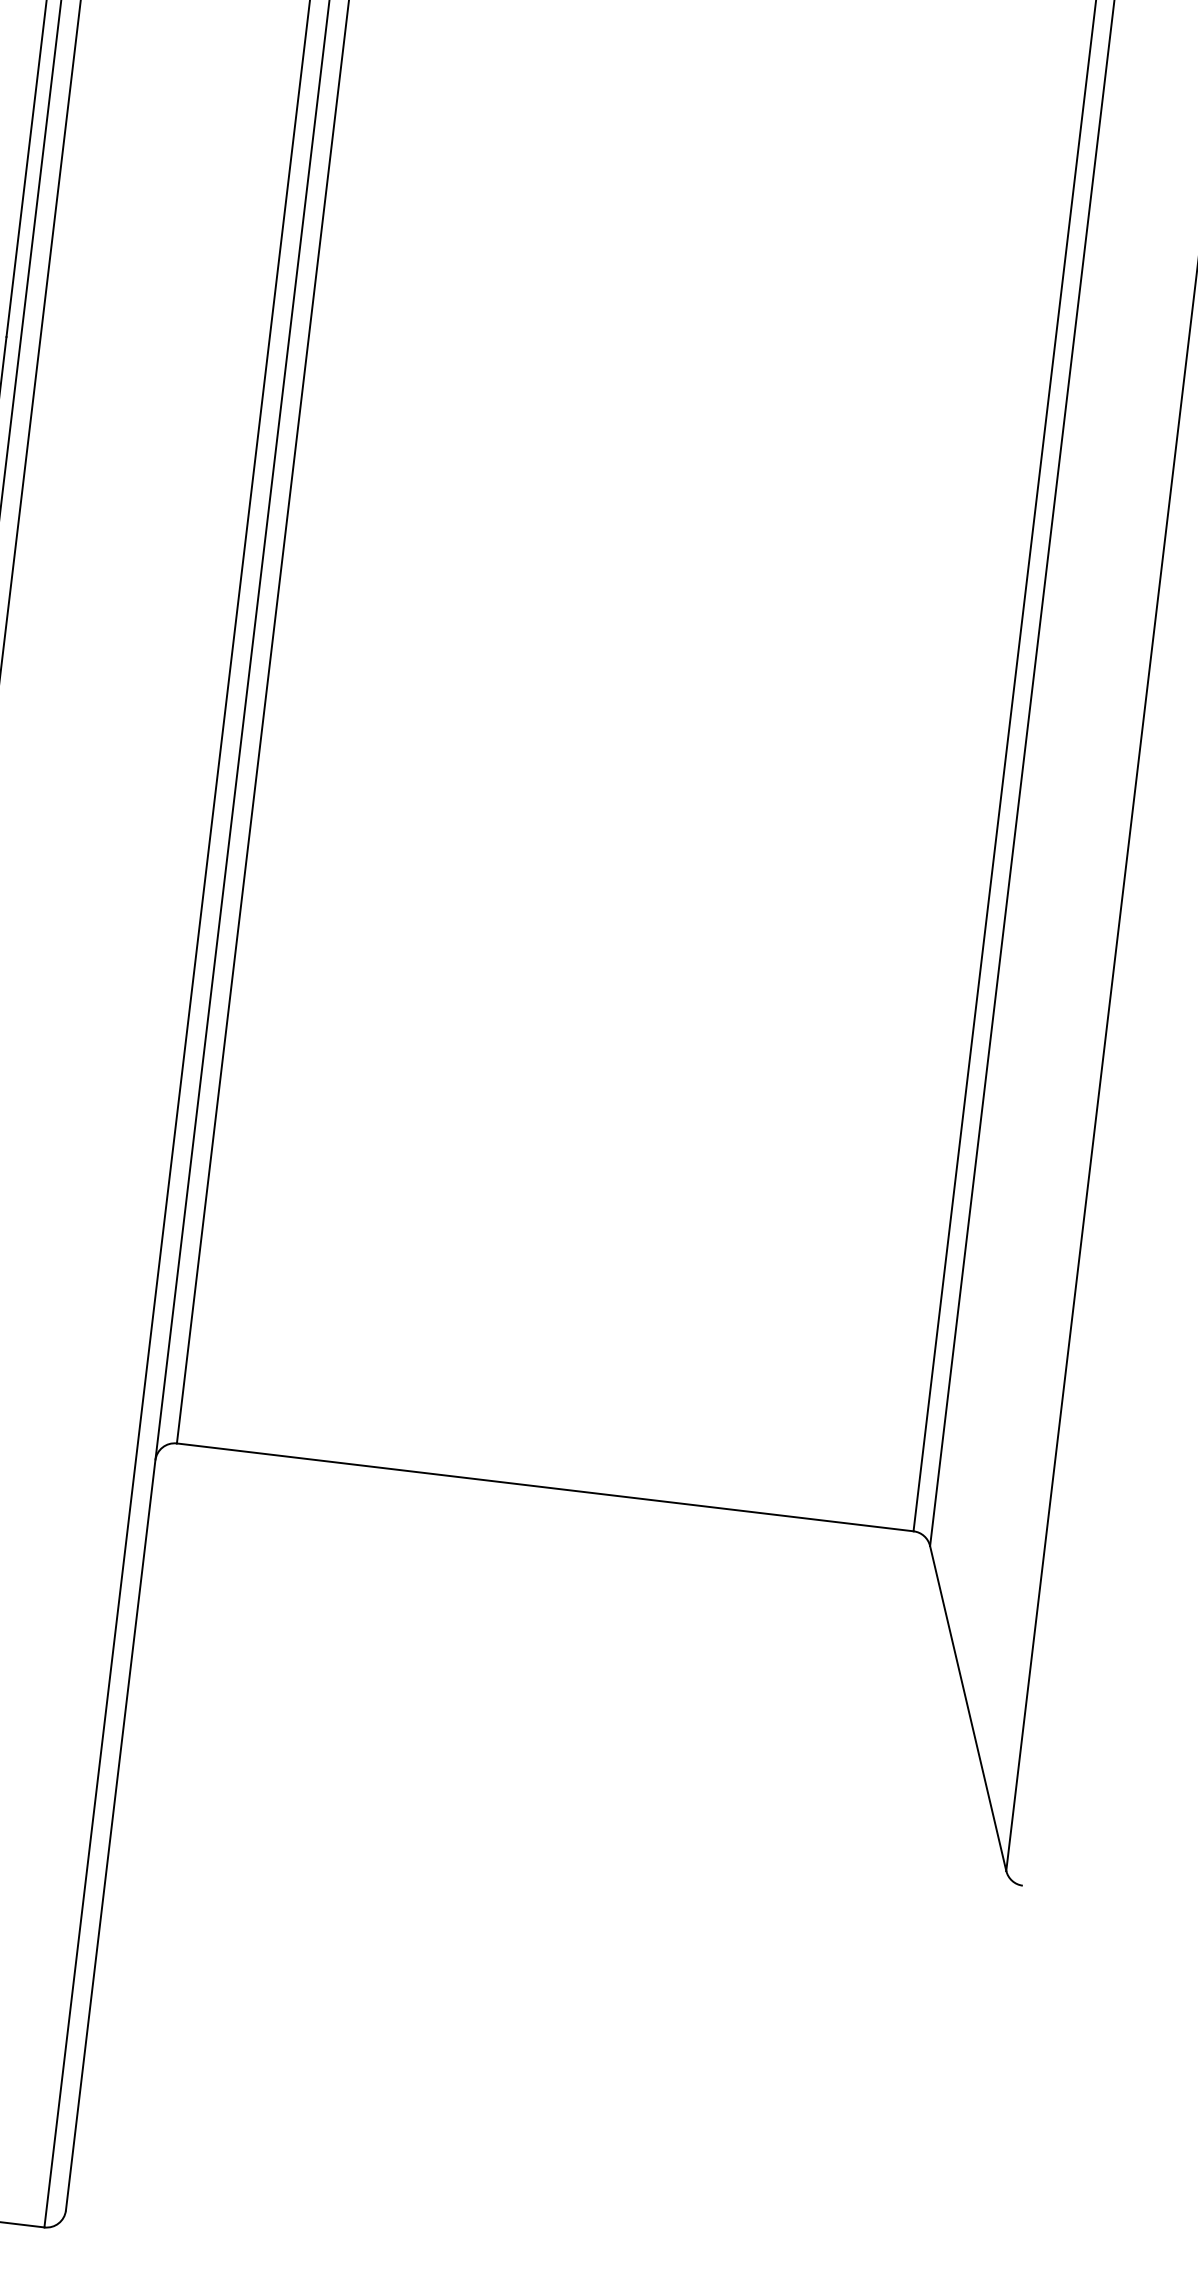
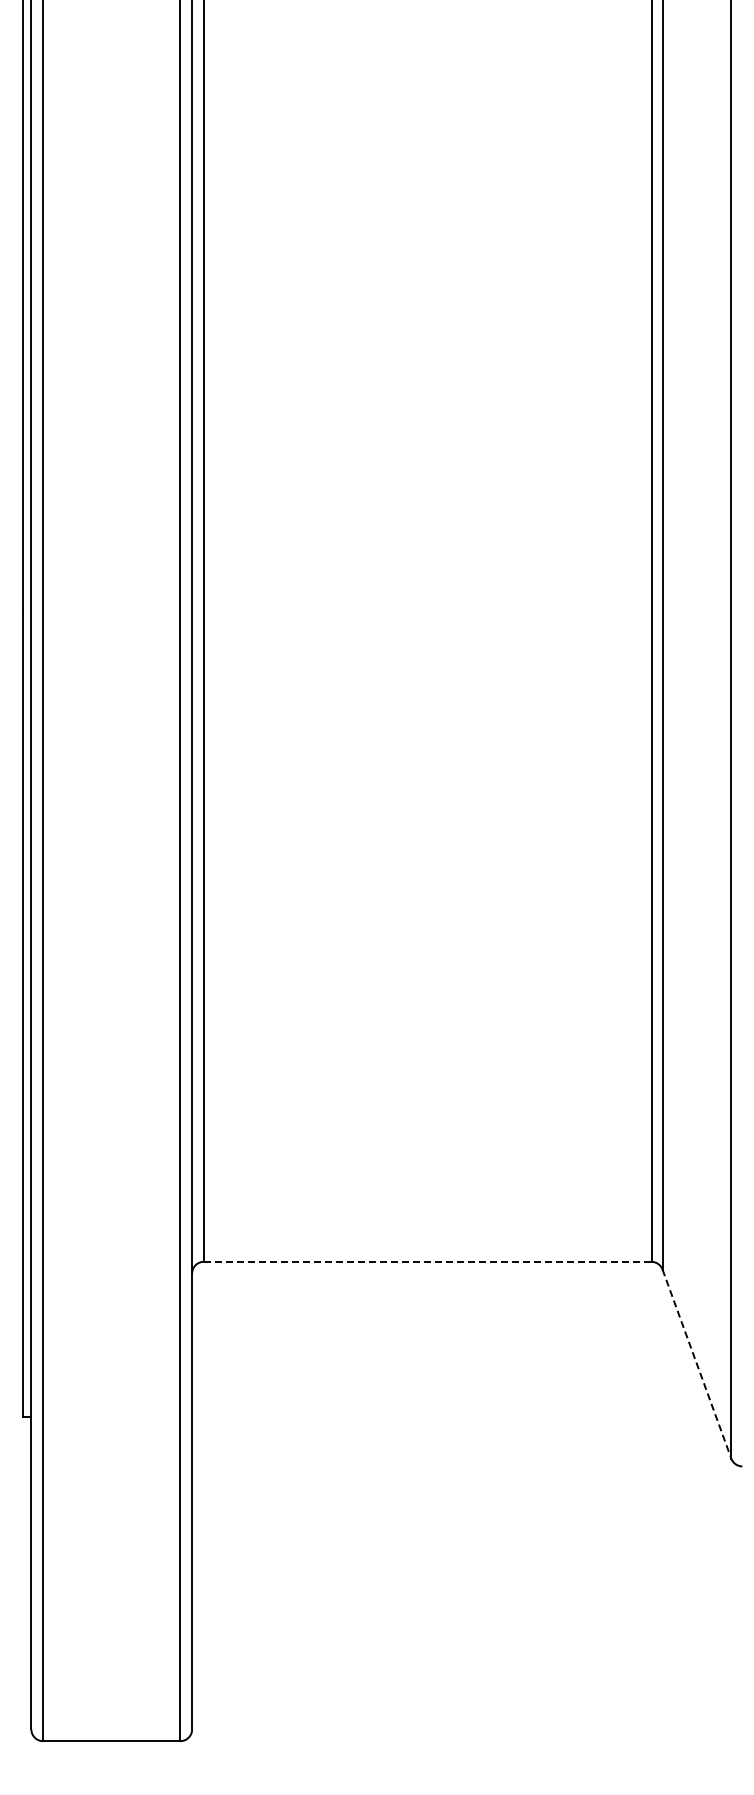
line: (545, 1486) -> (427, 1261), solid -> dashed
line: (967, 1708) -> (696, 1364), solid -> dashed

